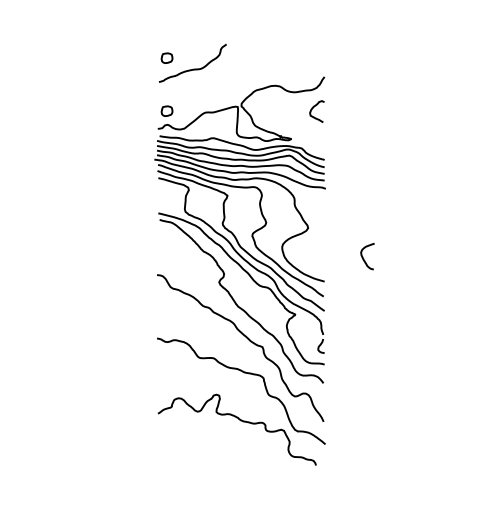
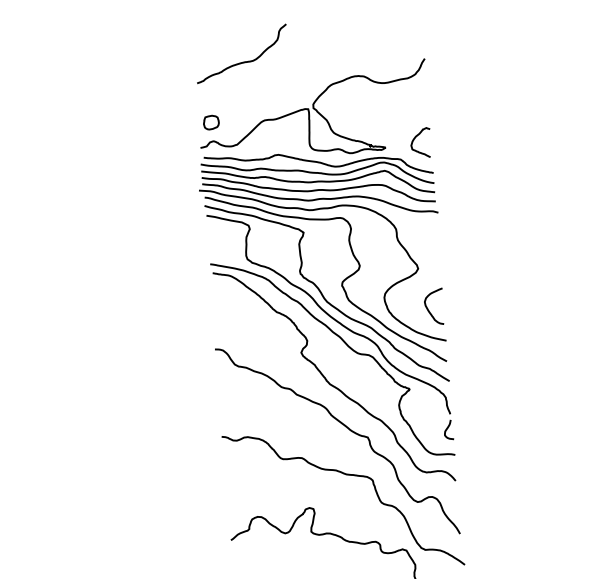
part: (166, 57) -> (204, 48), removed
curve: (313, 108) -> (415, 139), moved
curve: (363, 256) -> (428, 307), moved

